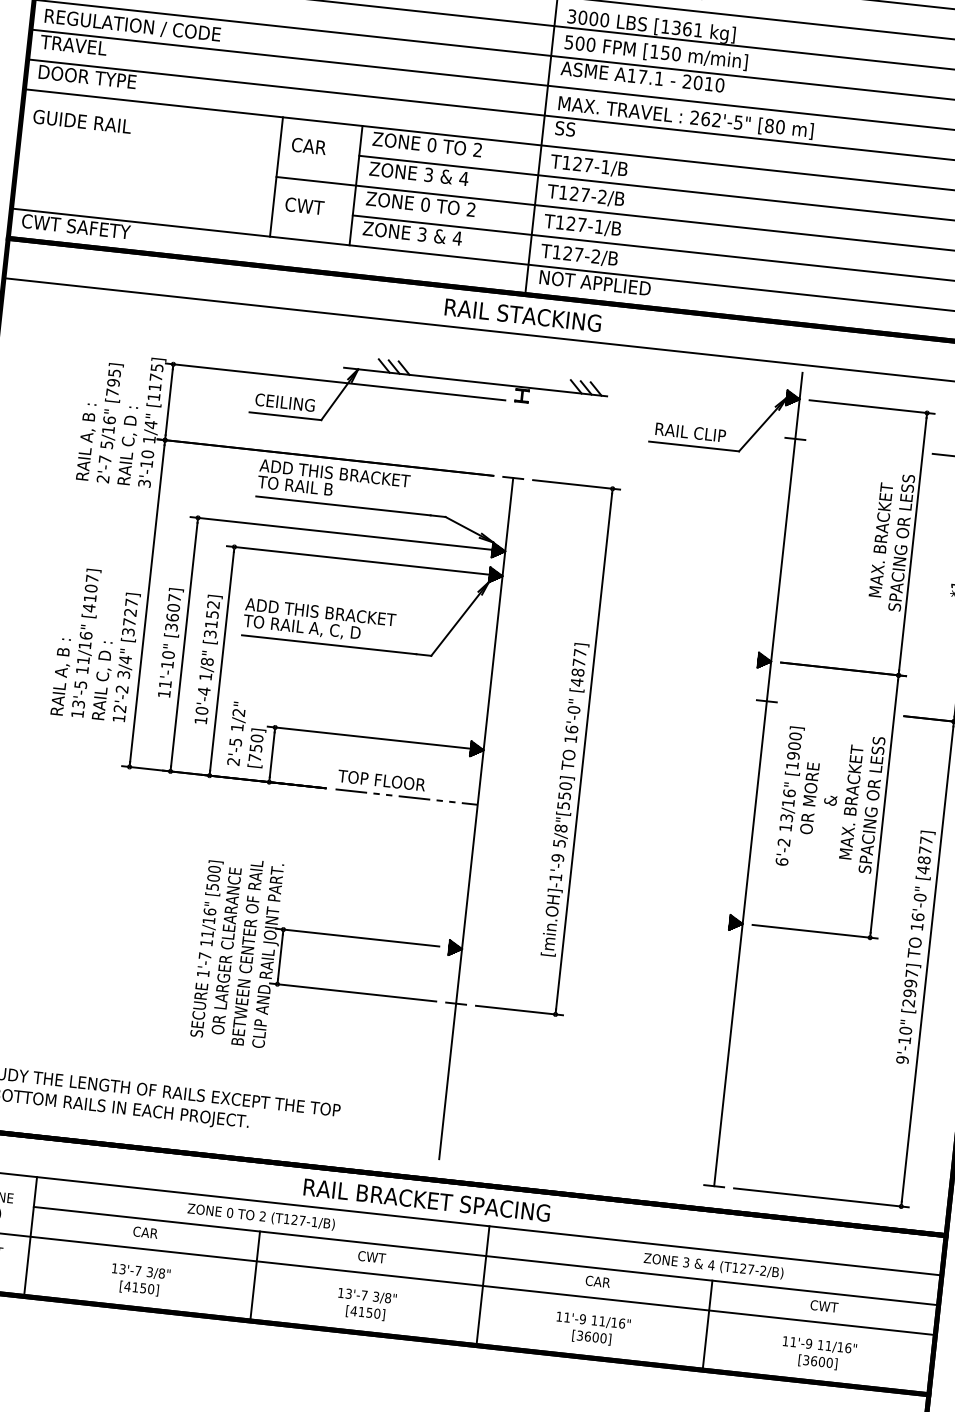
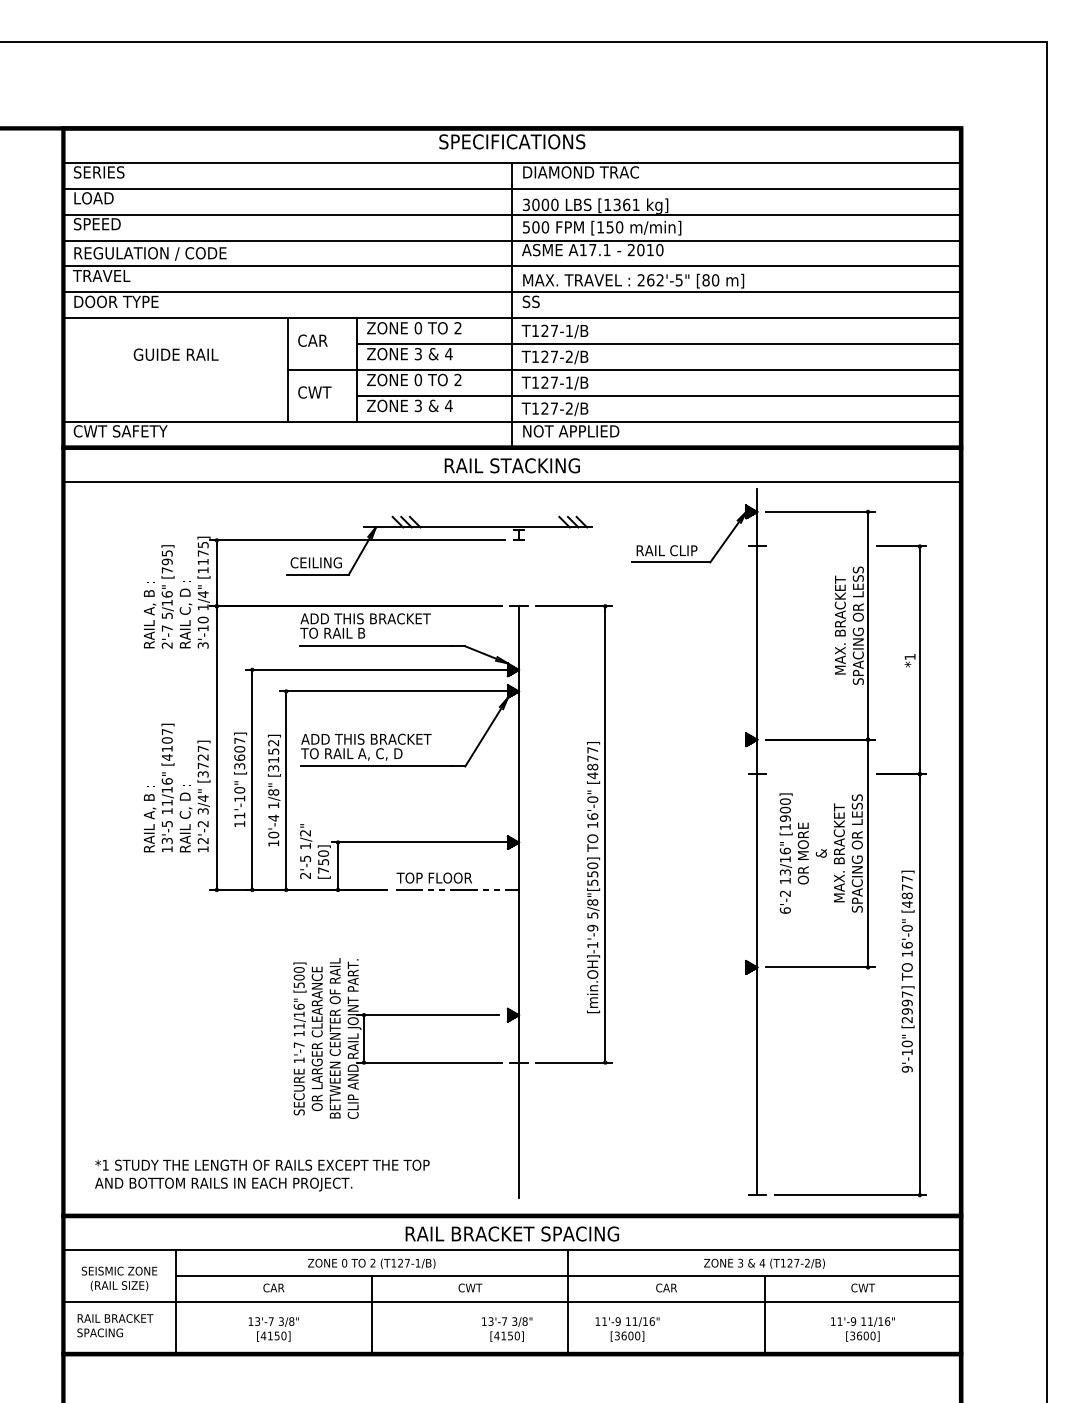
text: (81, 121) -> (175, 354), moved
text: (366, 1305) -> (507, 1329), moved
text: (592, 1329) -> (627, 1329), moved

